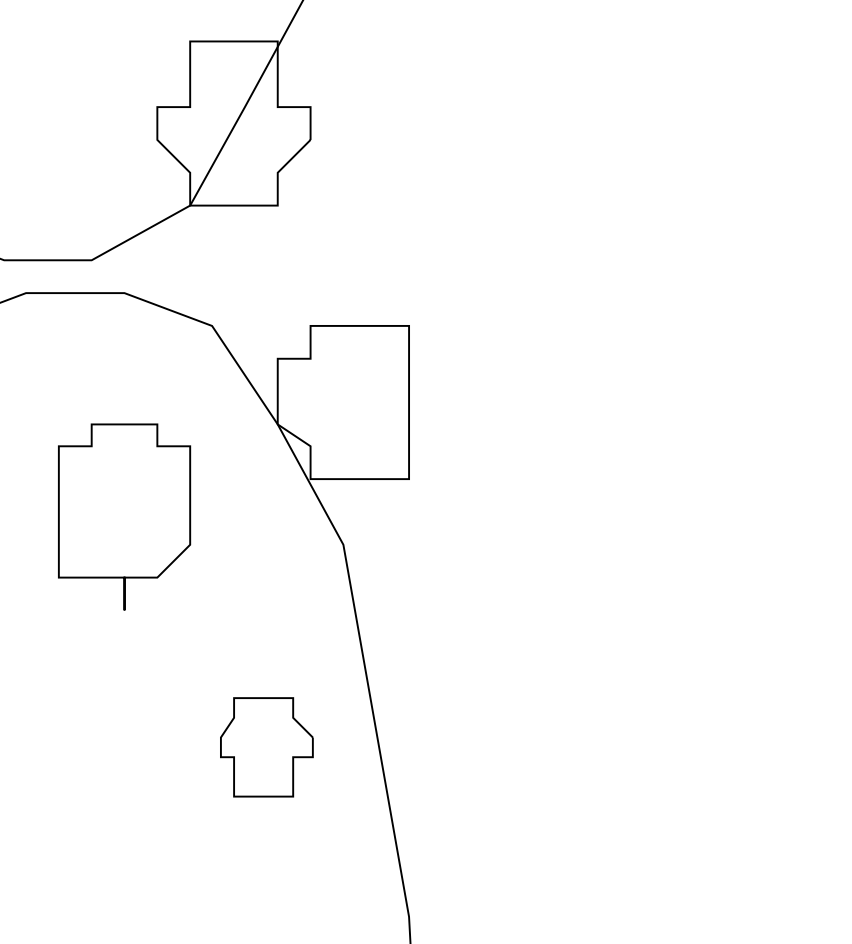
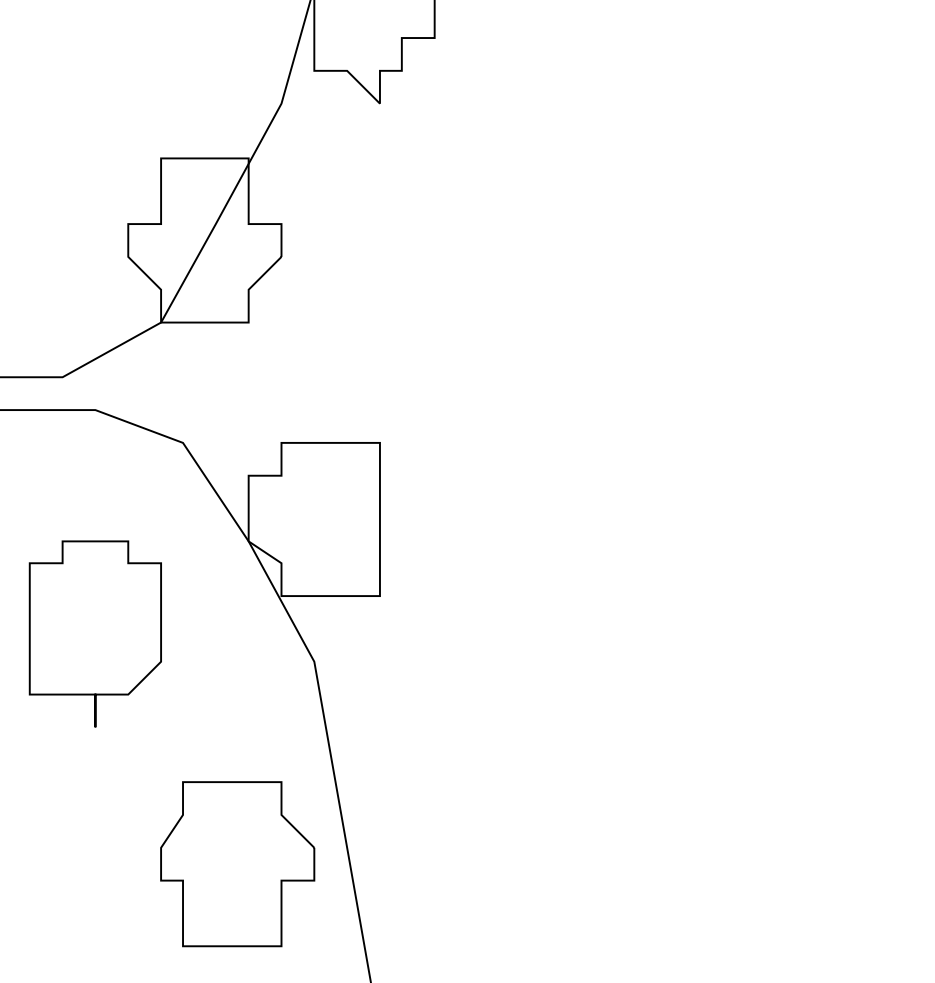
part: (266, 747) -> (237, 864), size x1.67

